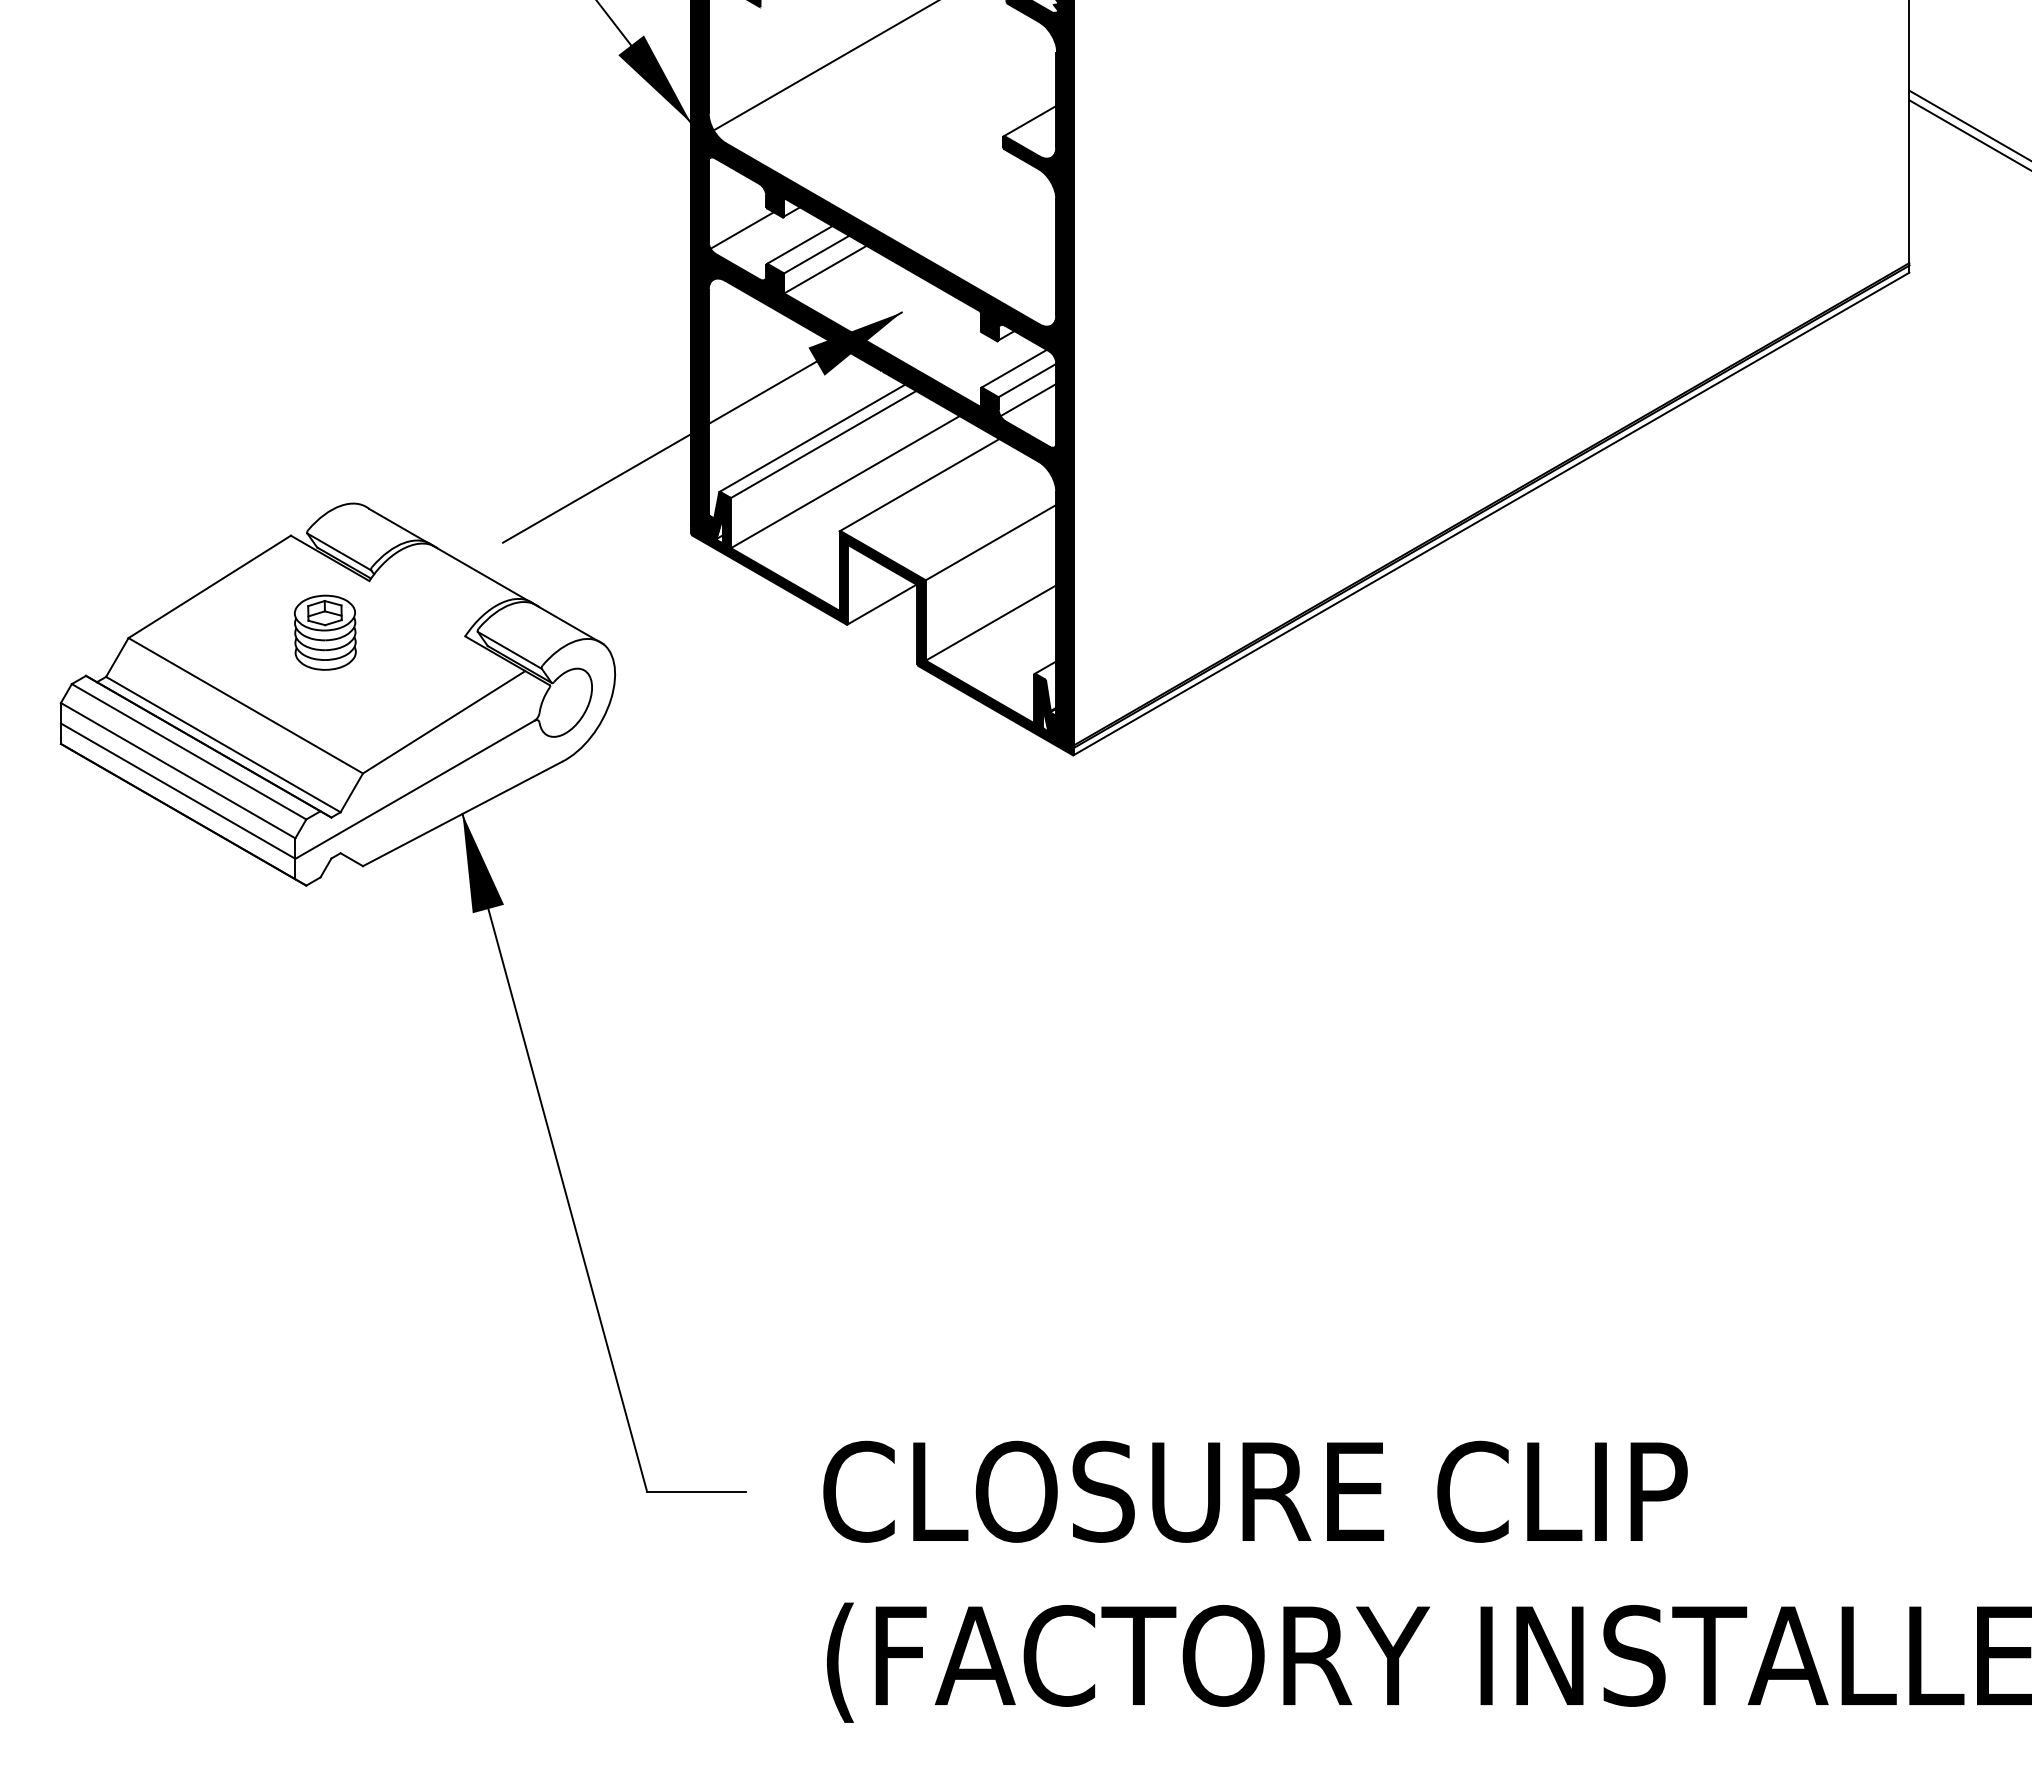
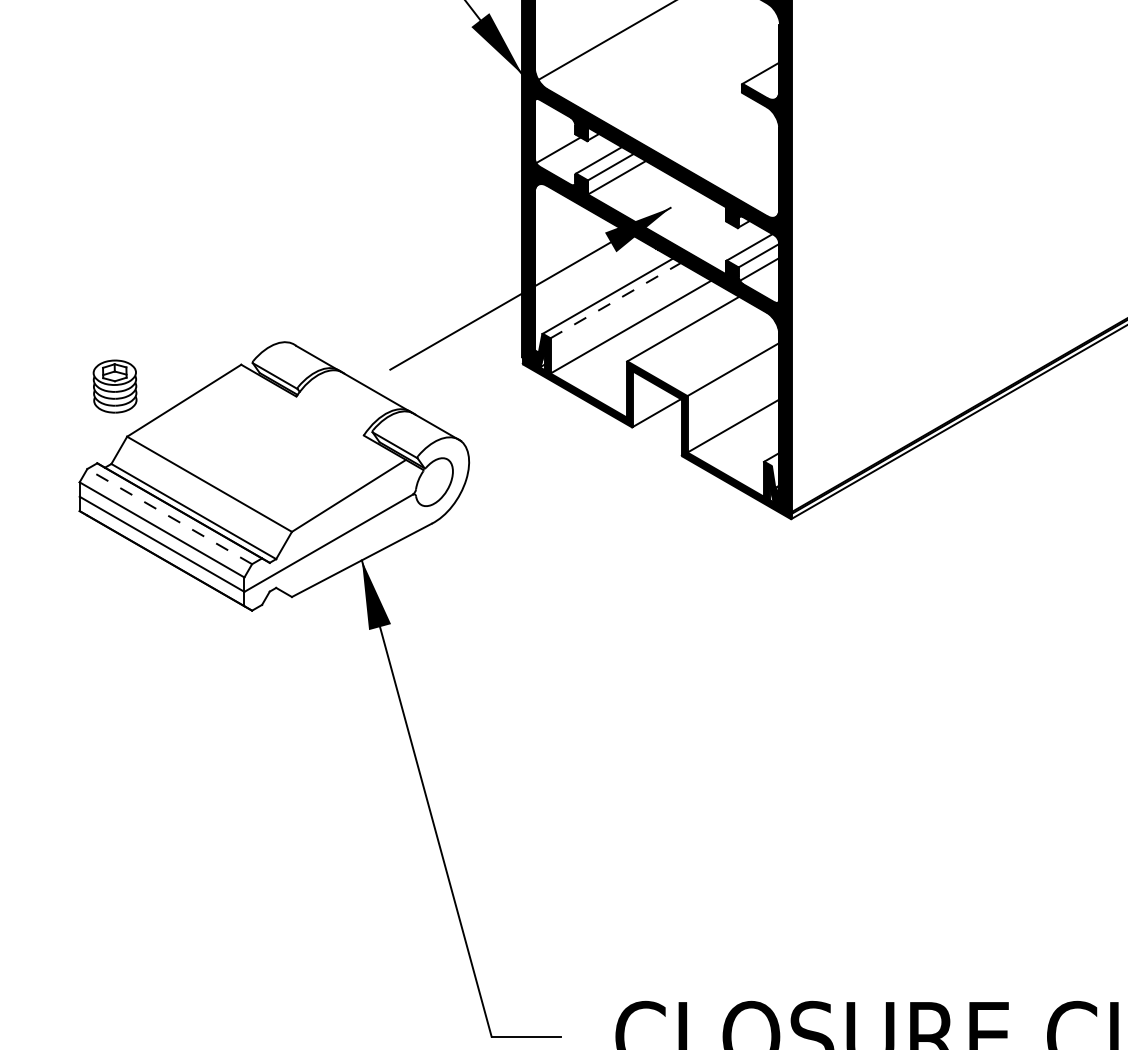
line: (823, 444) -> (615, 300), solid -> dashed
part: (325, 632) -> (115, 386), moved
line: (188, 751) -> (169, 516), solid -> dashed

